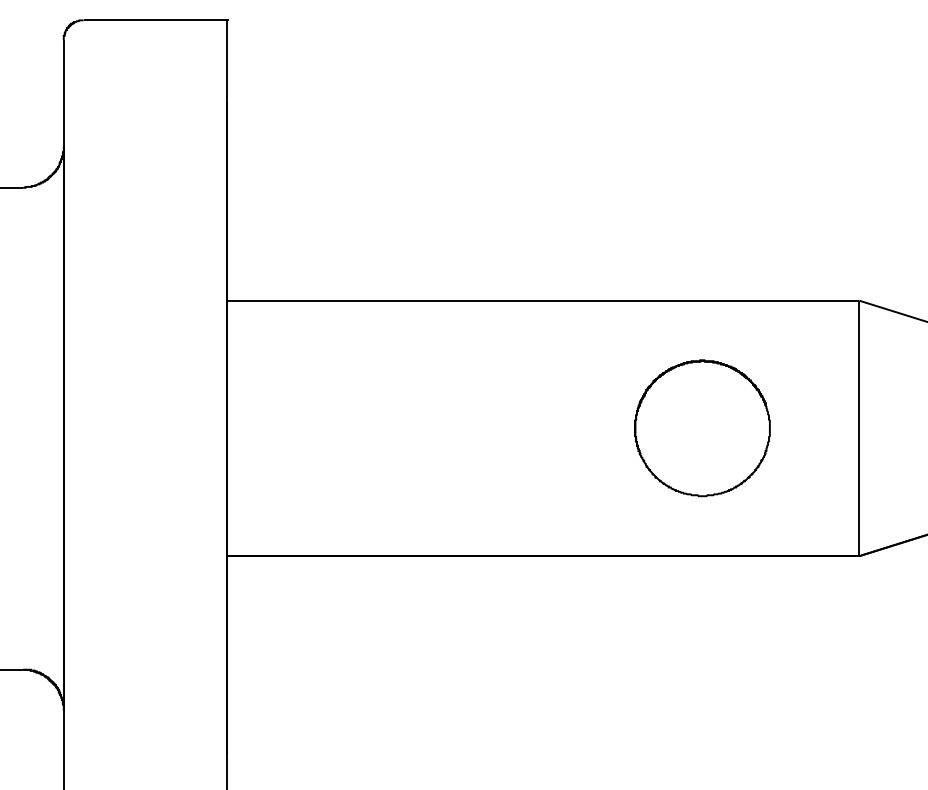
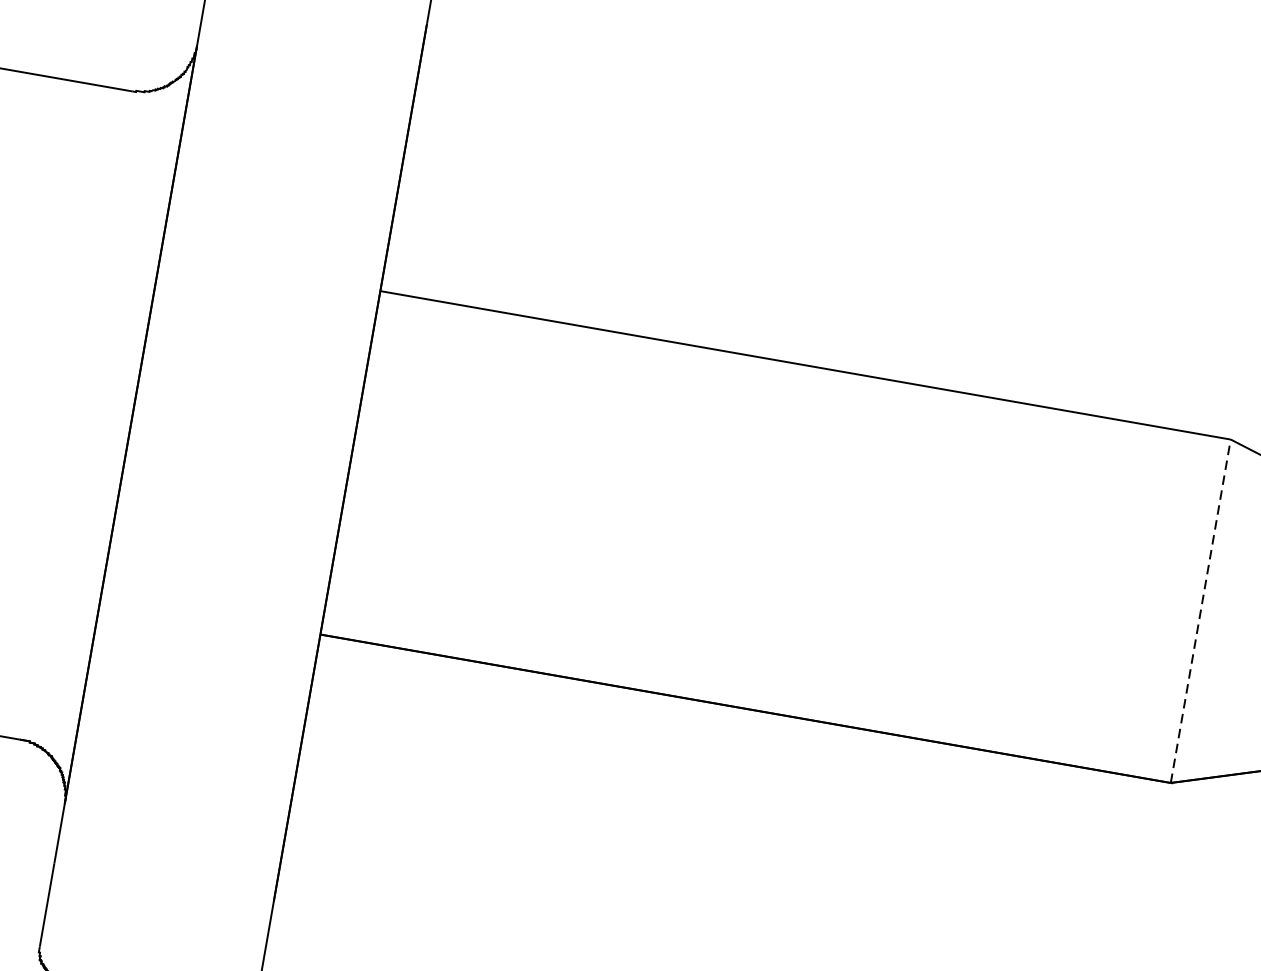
part: (702, 428) -> (989, 574), removed
line: (859, 428) -> (1200, 611), solid -> dashed

